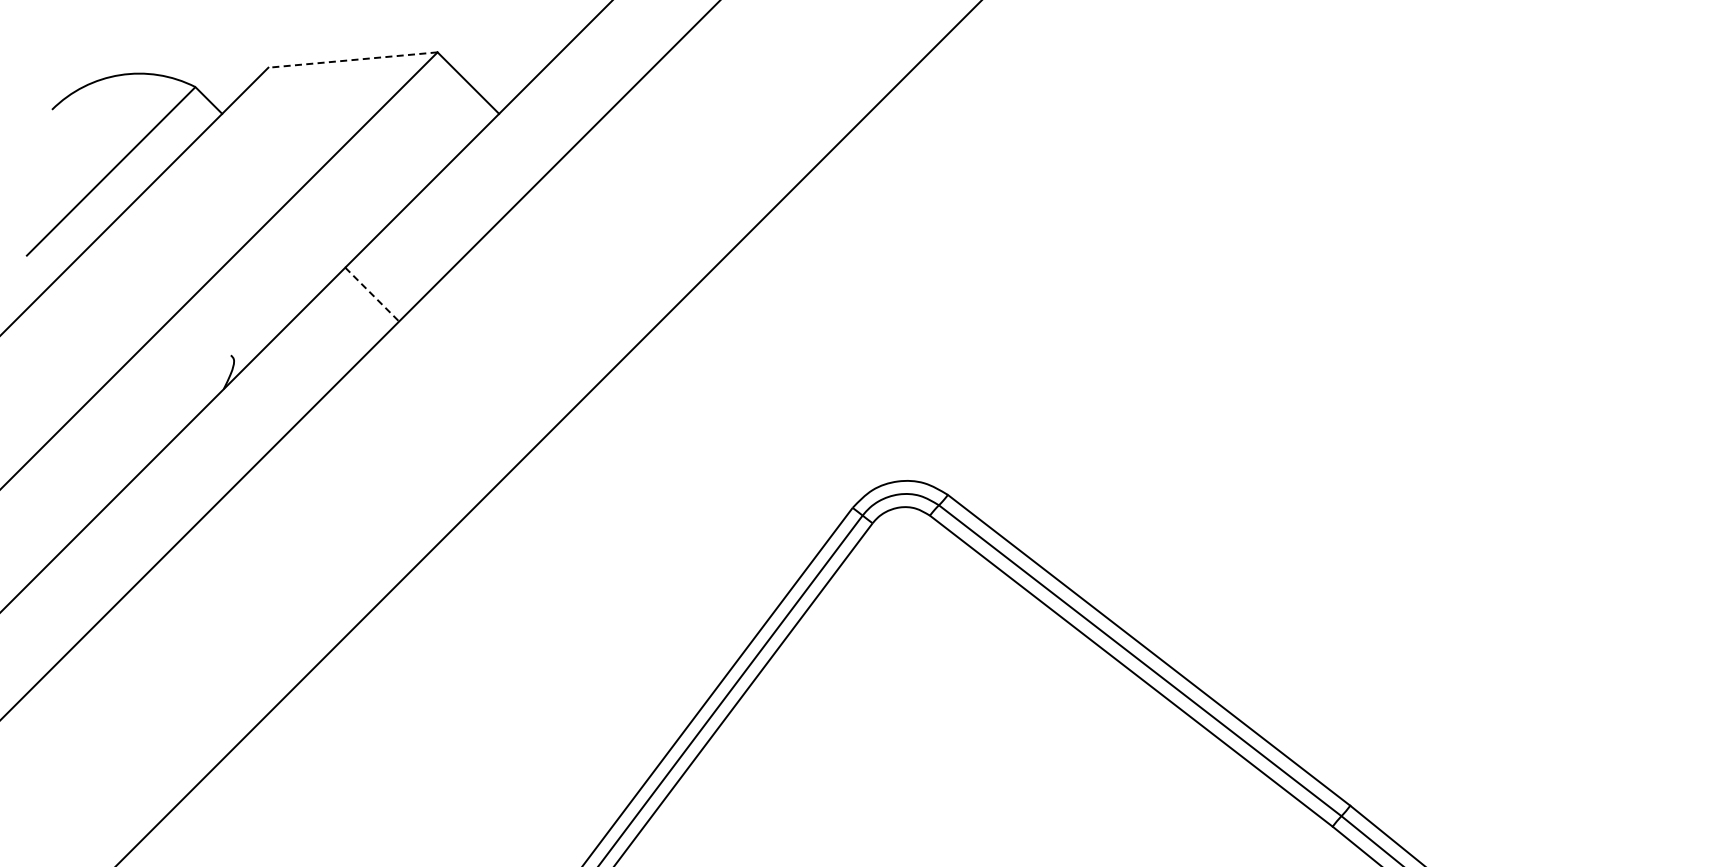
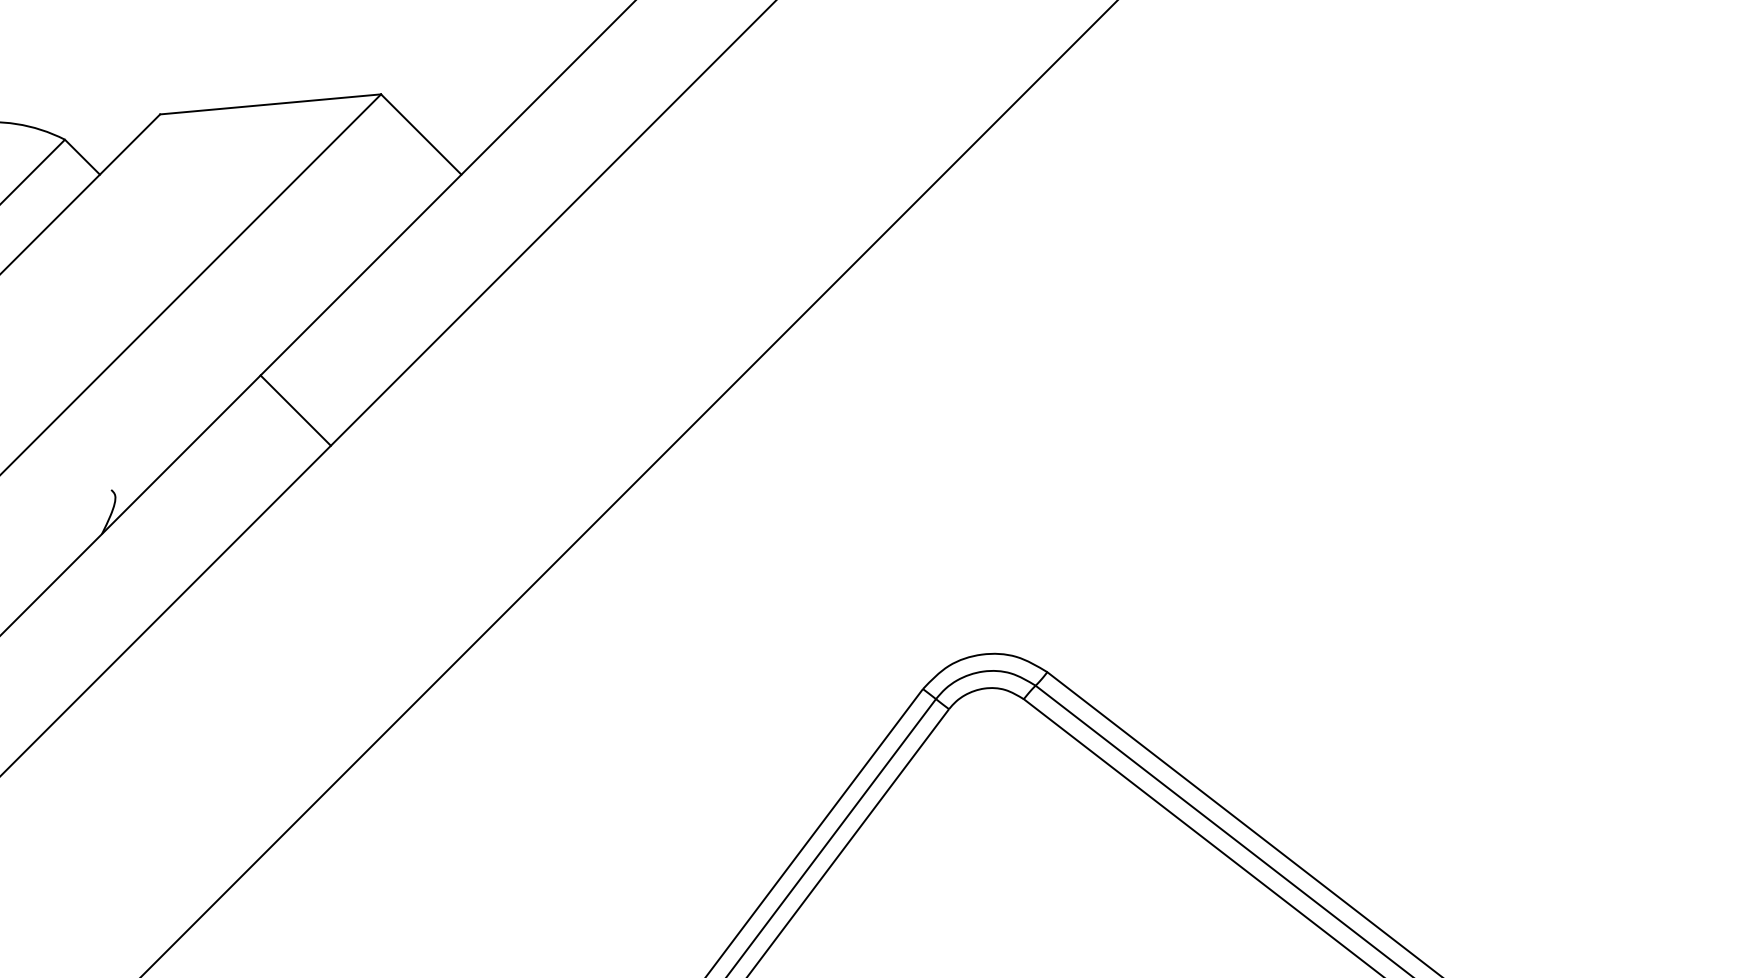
line: (352, 60) -> (269, 105), dashed -> solid
line: (372, 294) -> (296, 410), dashed -> solid

